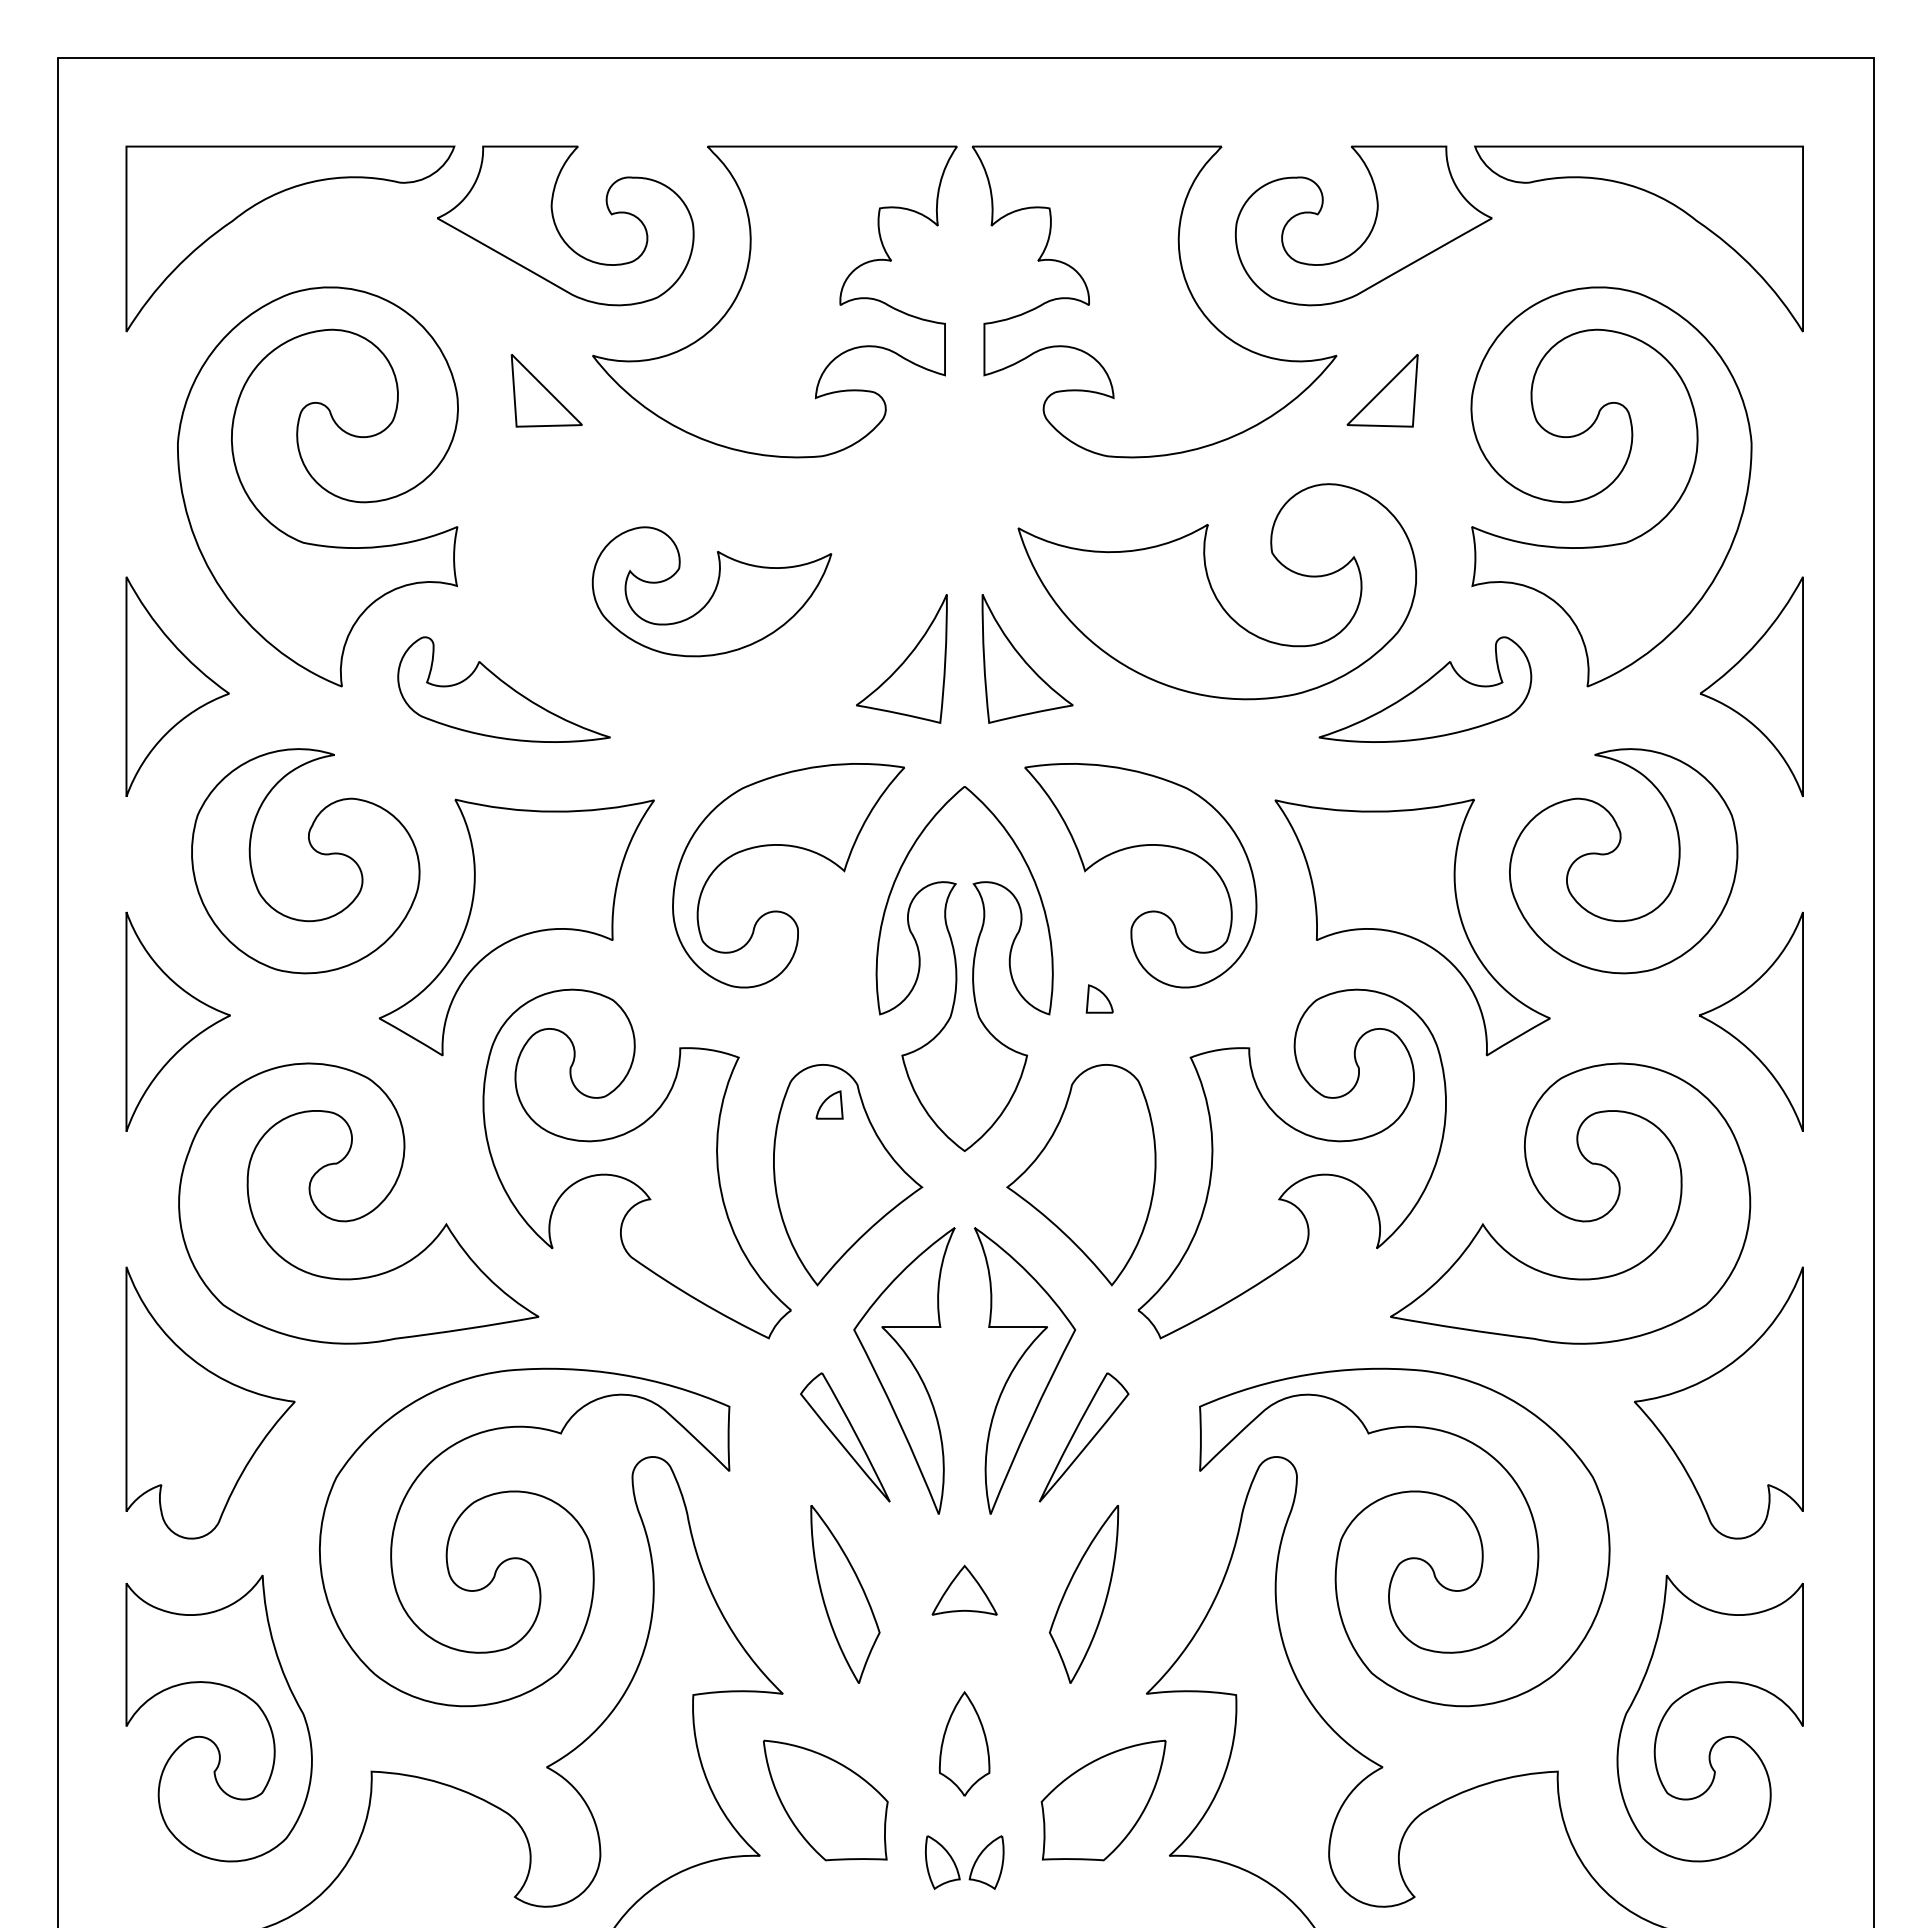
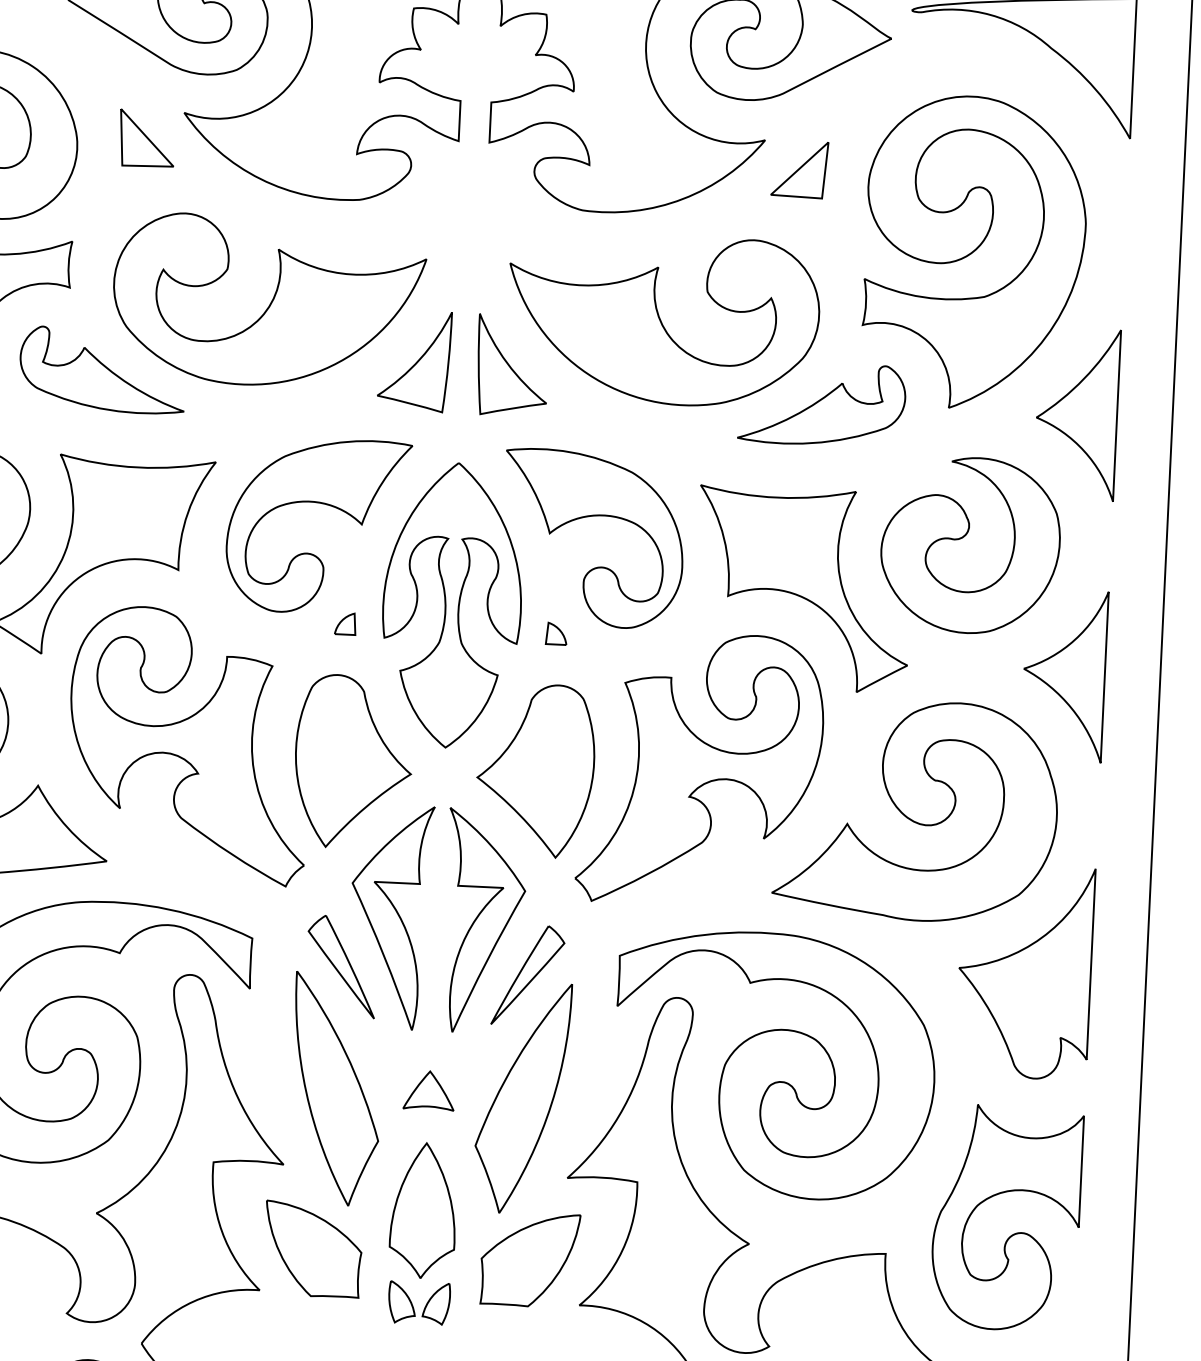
part: (711, 591) -> (268, 301), size x1.67
part: (829, 1104) -> (345, 623), moved
part: (845, 1594) -> (336, 1089), size x1.67
part: (1083, 1594) -> (521, 1098), size x1.67
part: (964, 1743) -> (423, 1210), size x1.67

